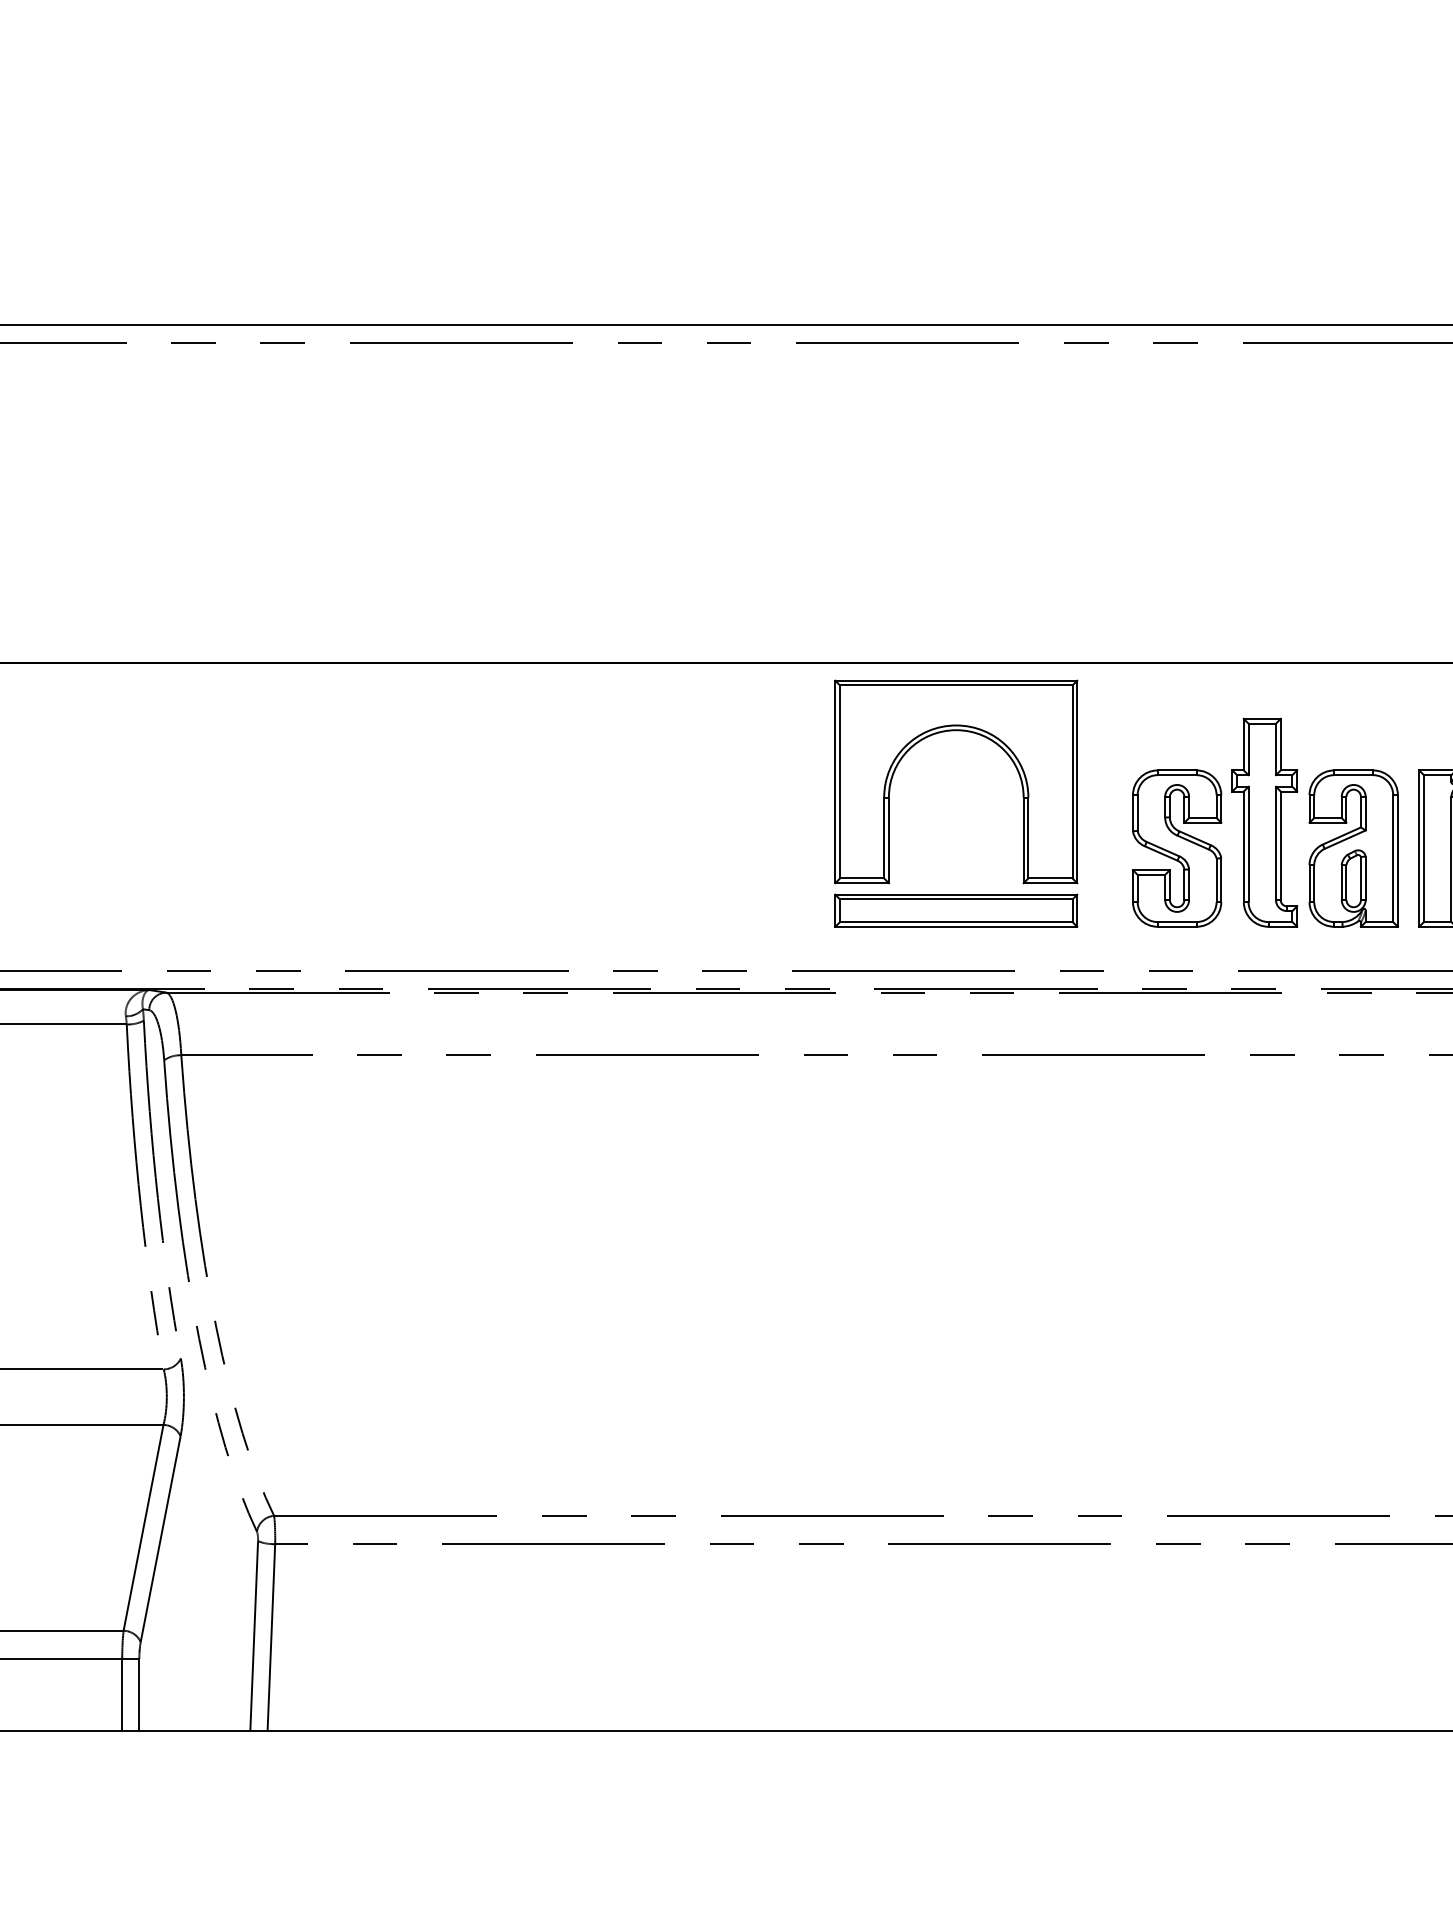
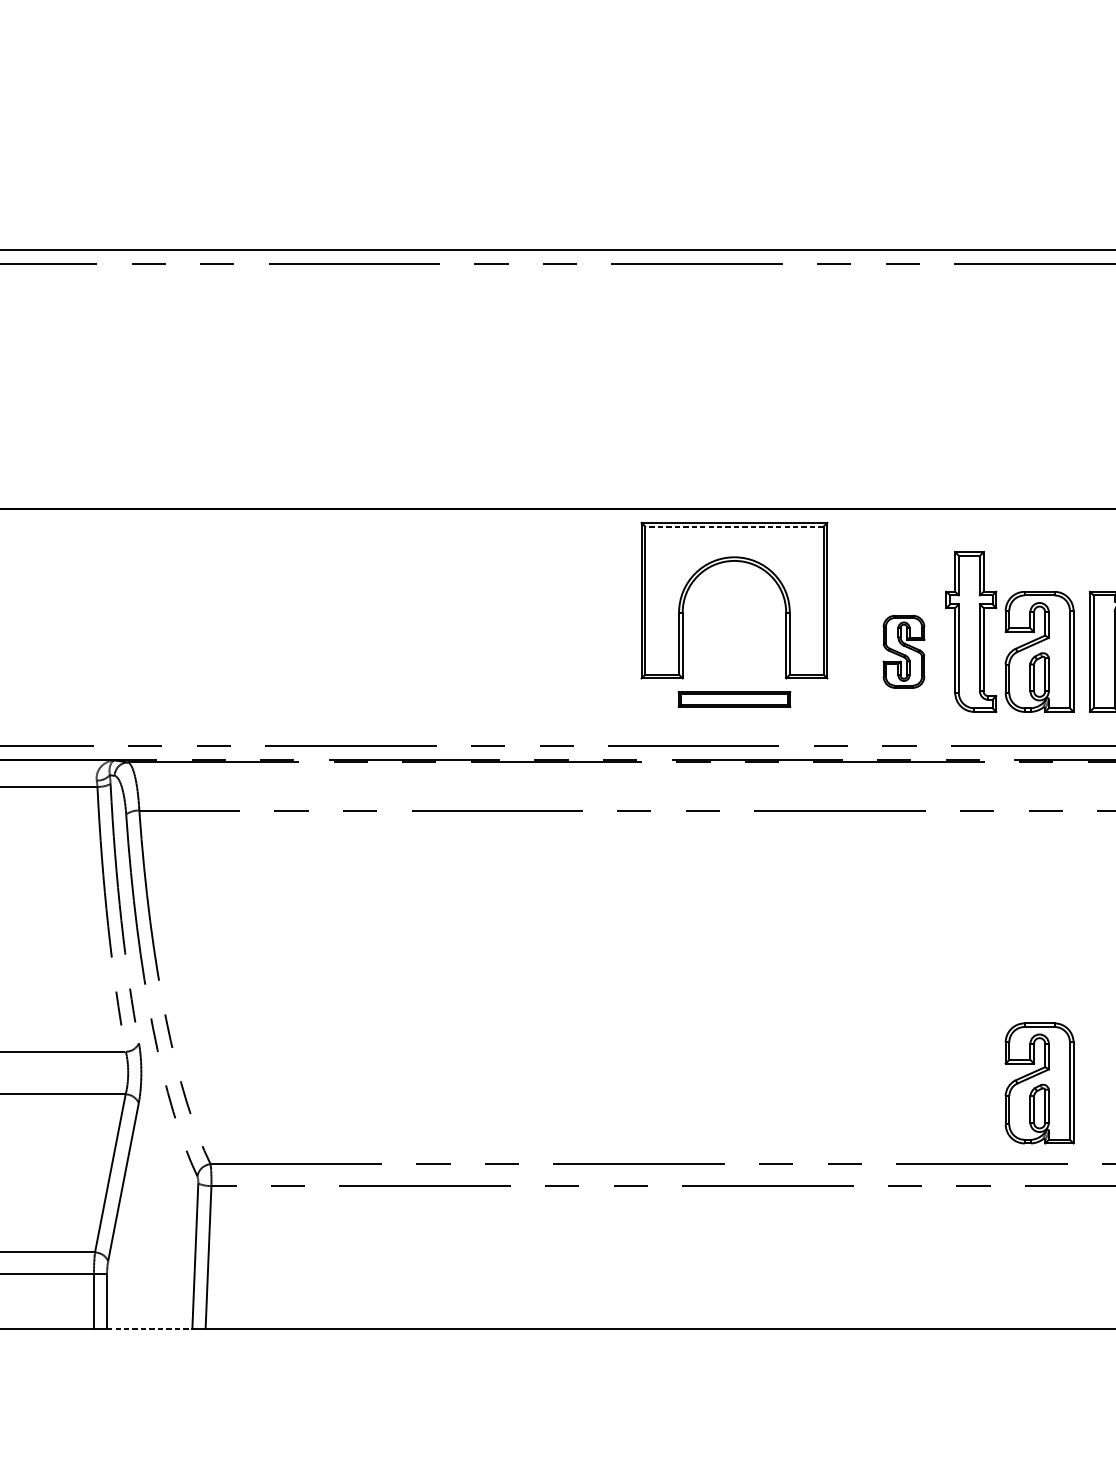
line: (955, 685) -> (733, 526), solid -> dashed
part: (1176, 848) -> (903, 651), size x0.6
part: (956, 910) -> (734, 699), size x0.6
part: (1353, 1410) -> (1039, 1083), added
line: (194, 1730) -> (149, 1329), solid -> dashed

